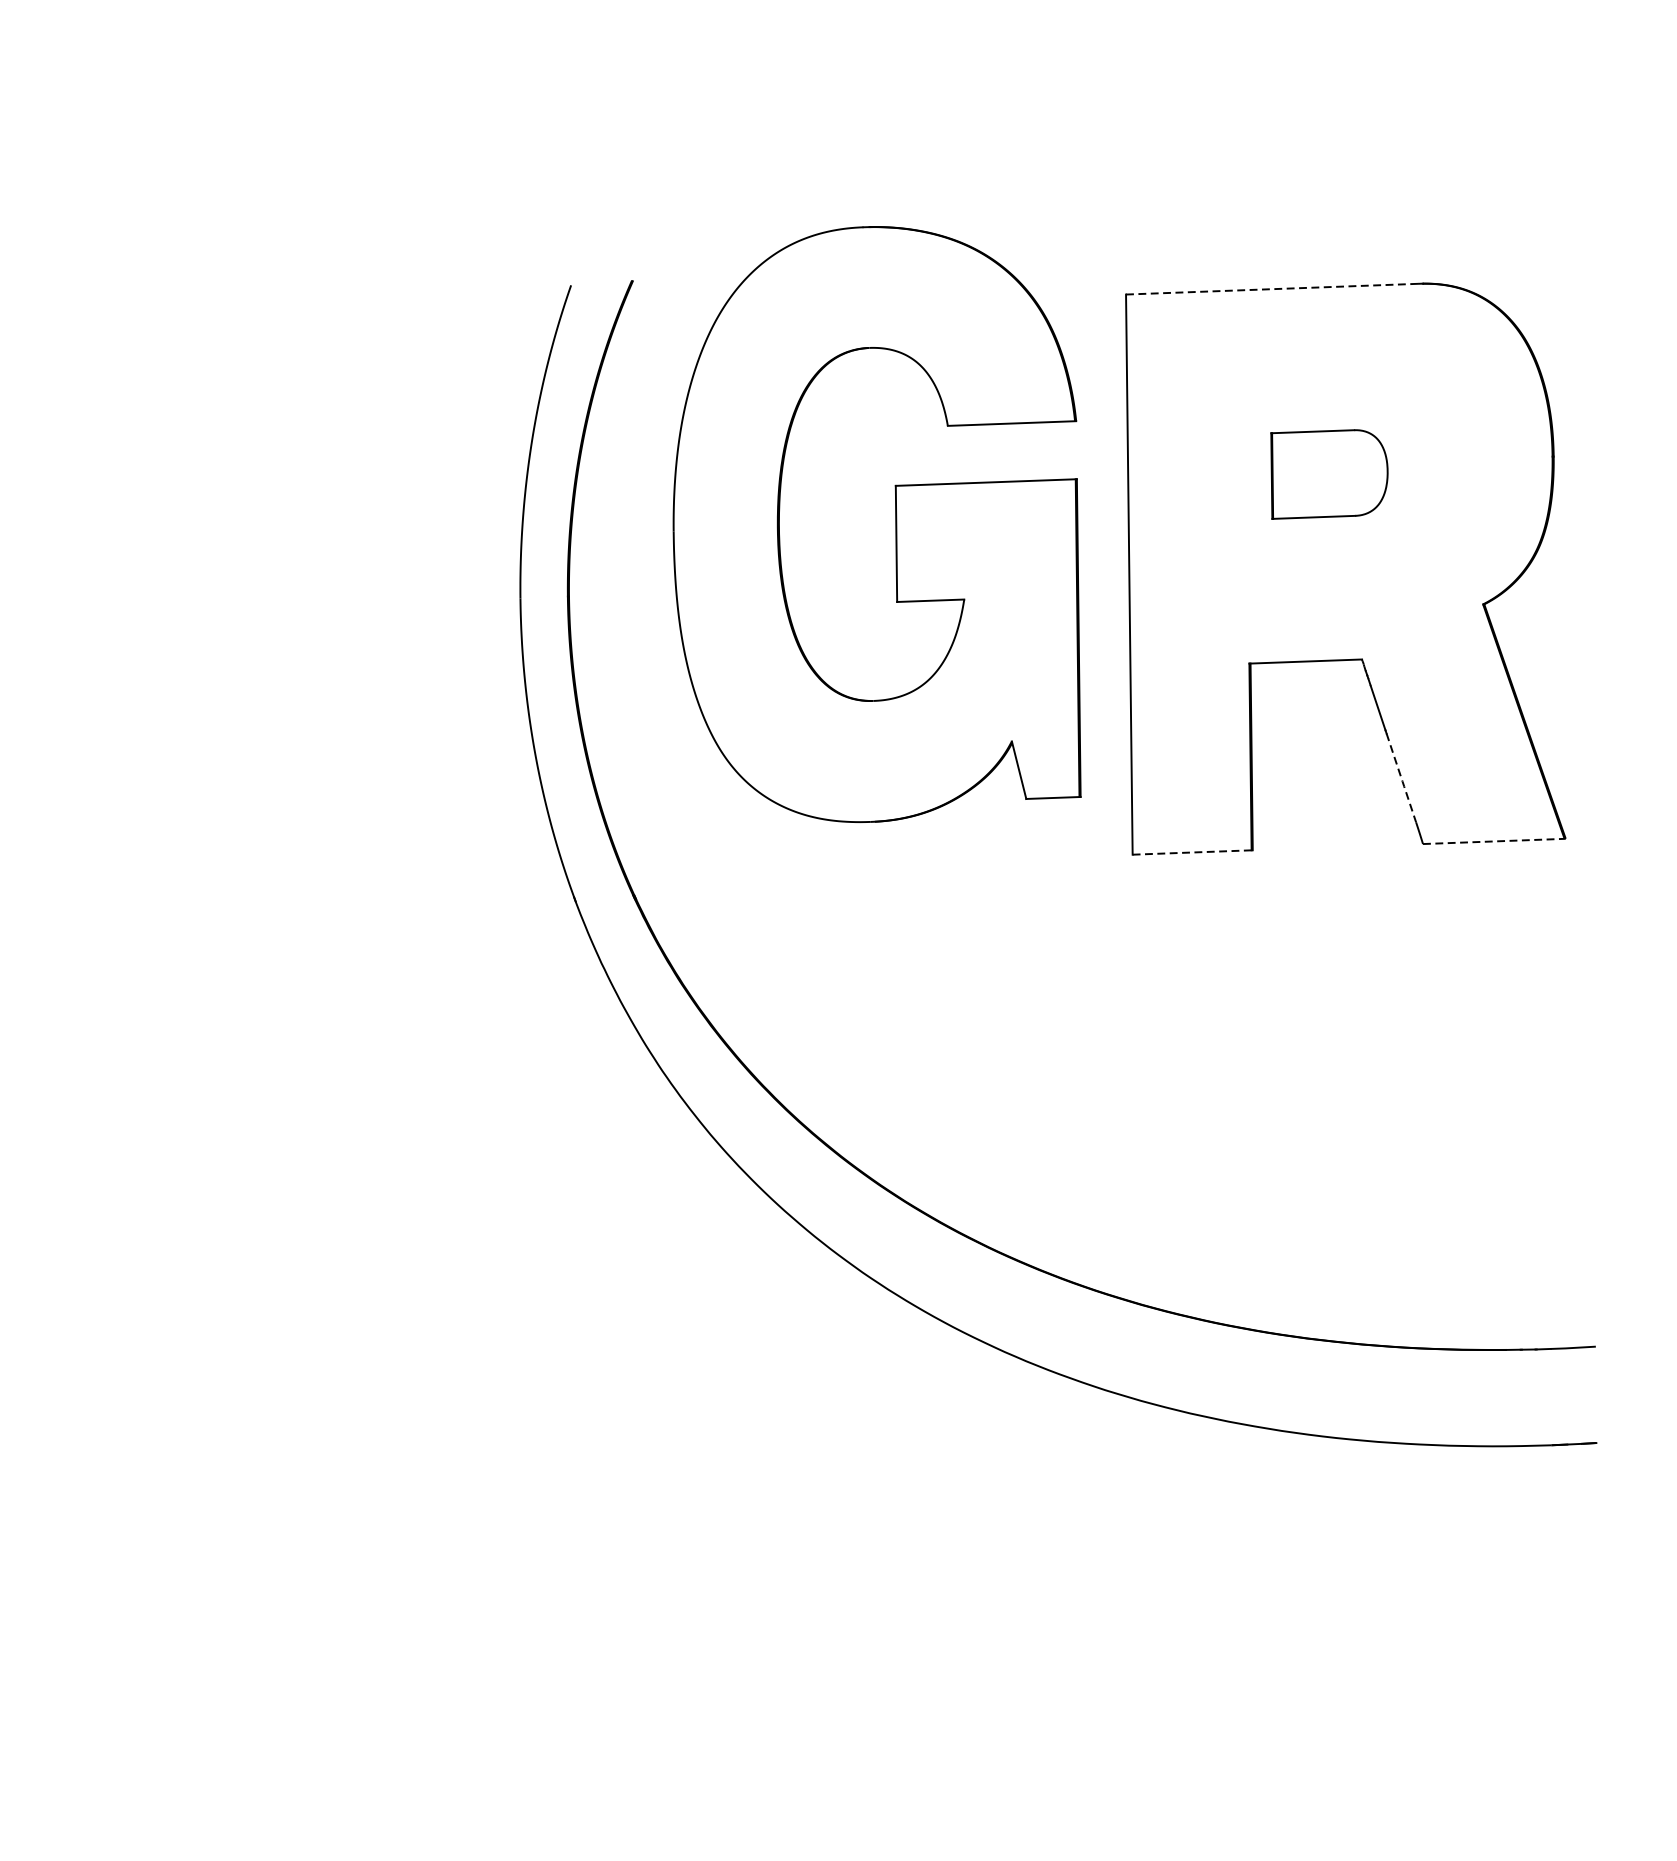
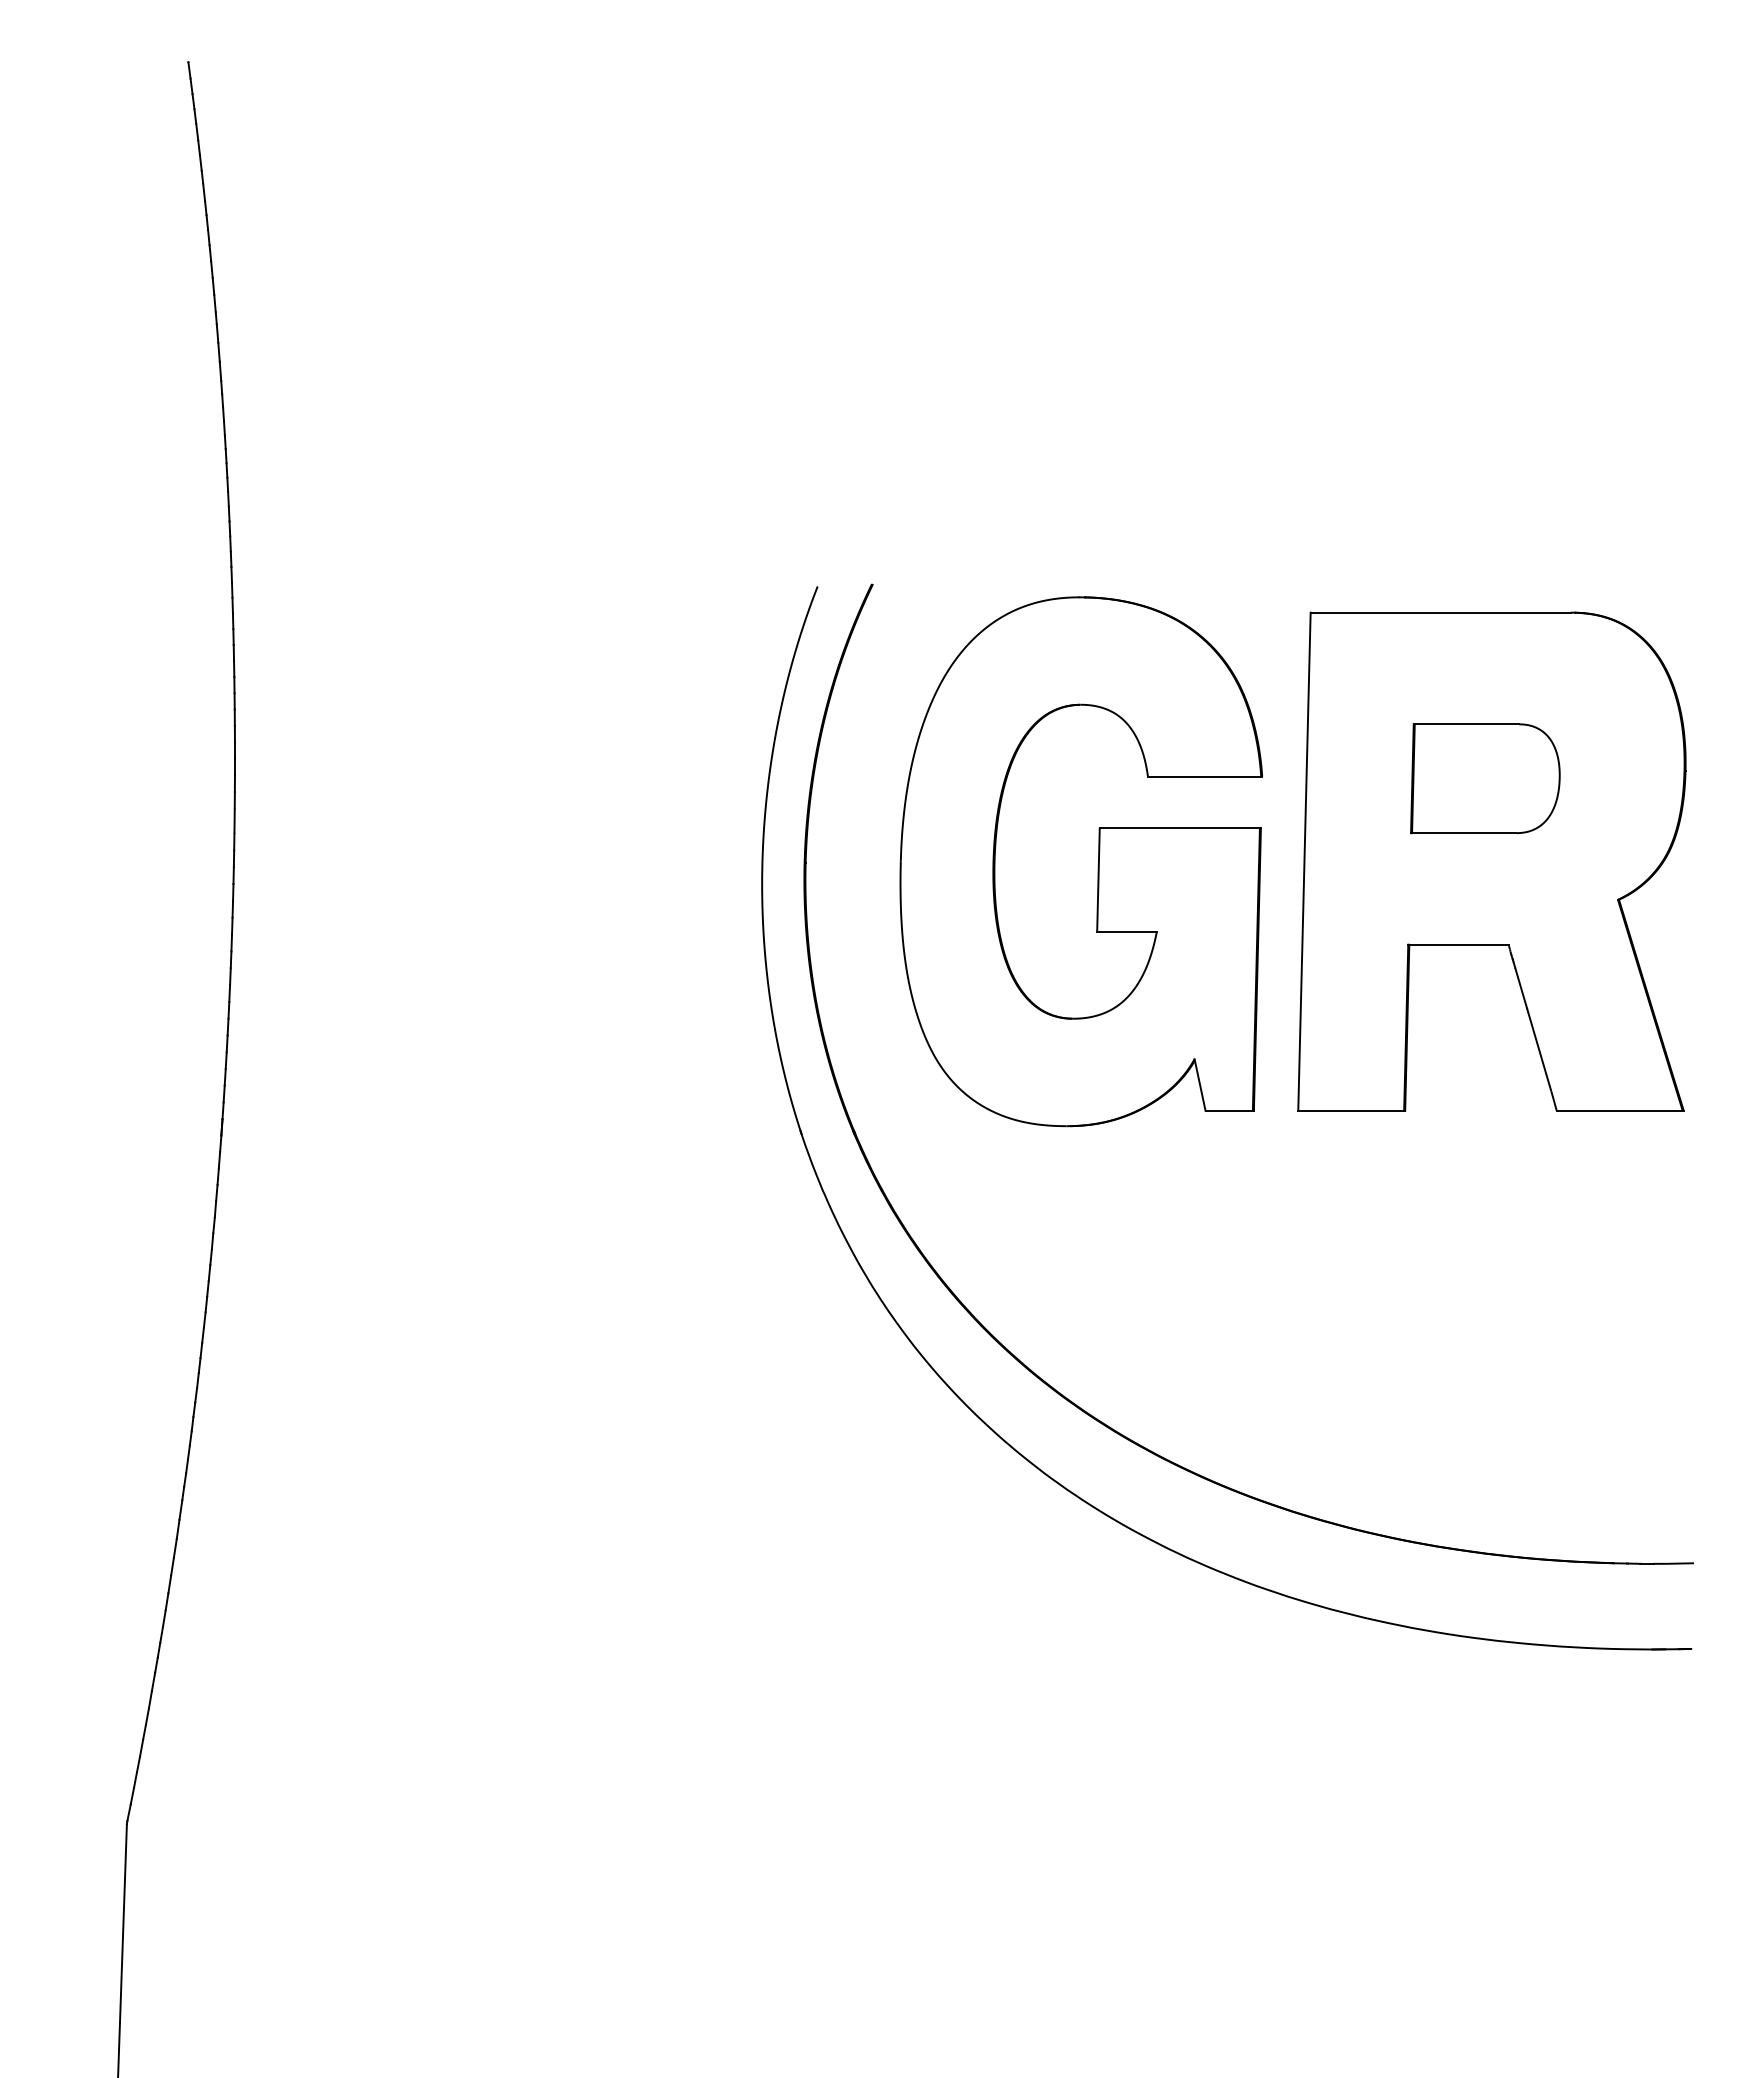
line: (1273, 288) -> (1441, 612), dashed -> solid
part: (1329, 473) -> (1485, 778), size x1.43
part: (894, 527) -> (1097, 865), moved
line: (1402, 779) -> (1540, 1052), dashed -> solid
line: (1494, 841) -> (1620, 1110), dashed -> solid
line: (1193, 852) -> (1352, 1110), dashed -> solid

